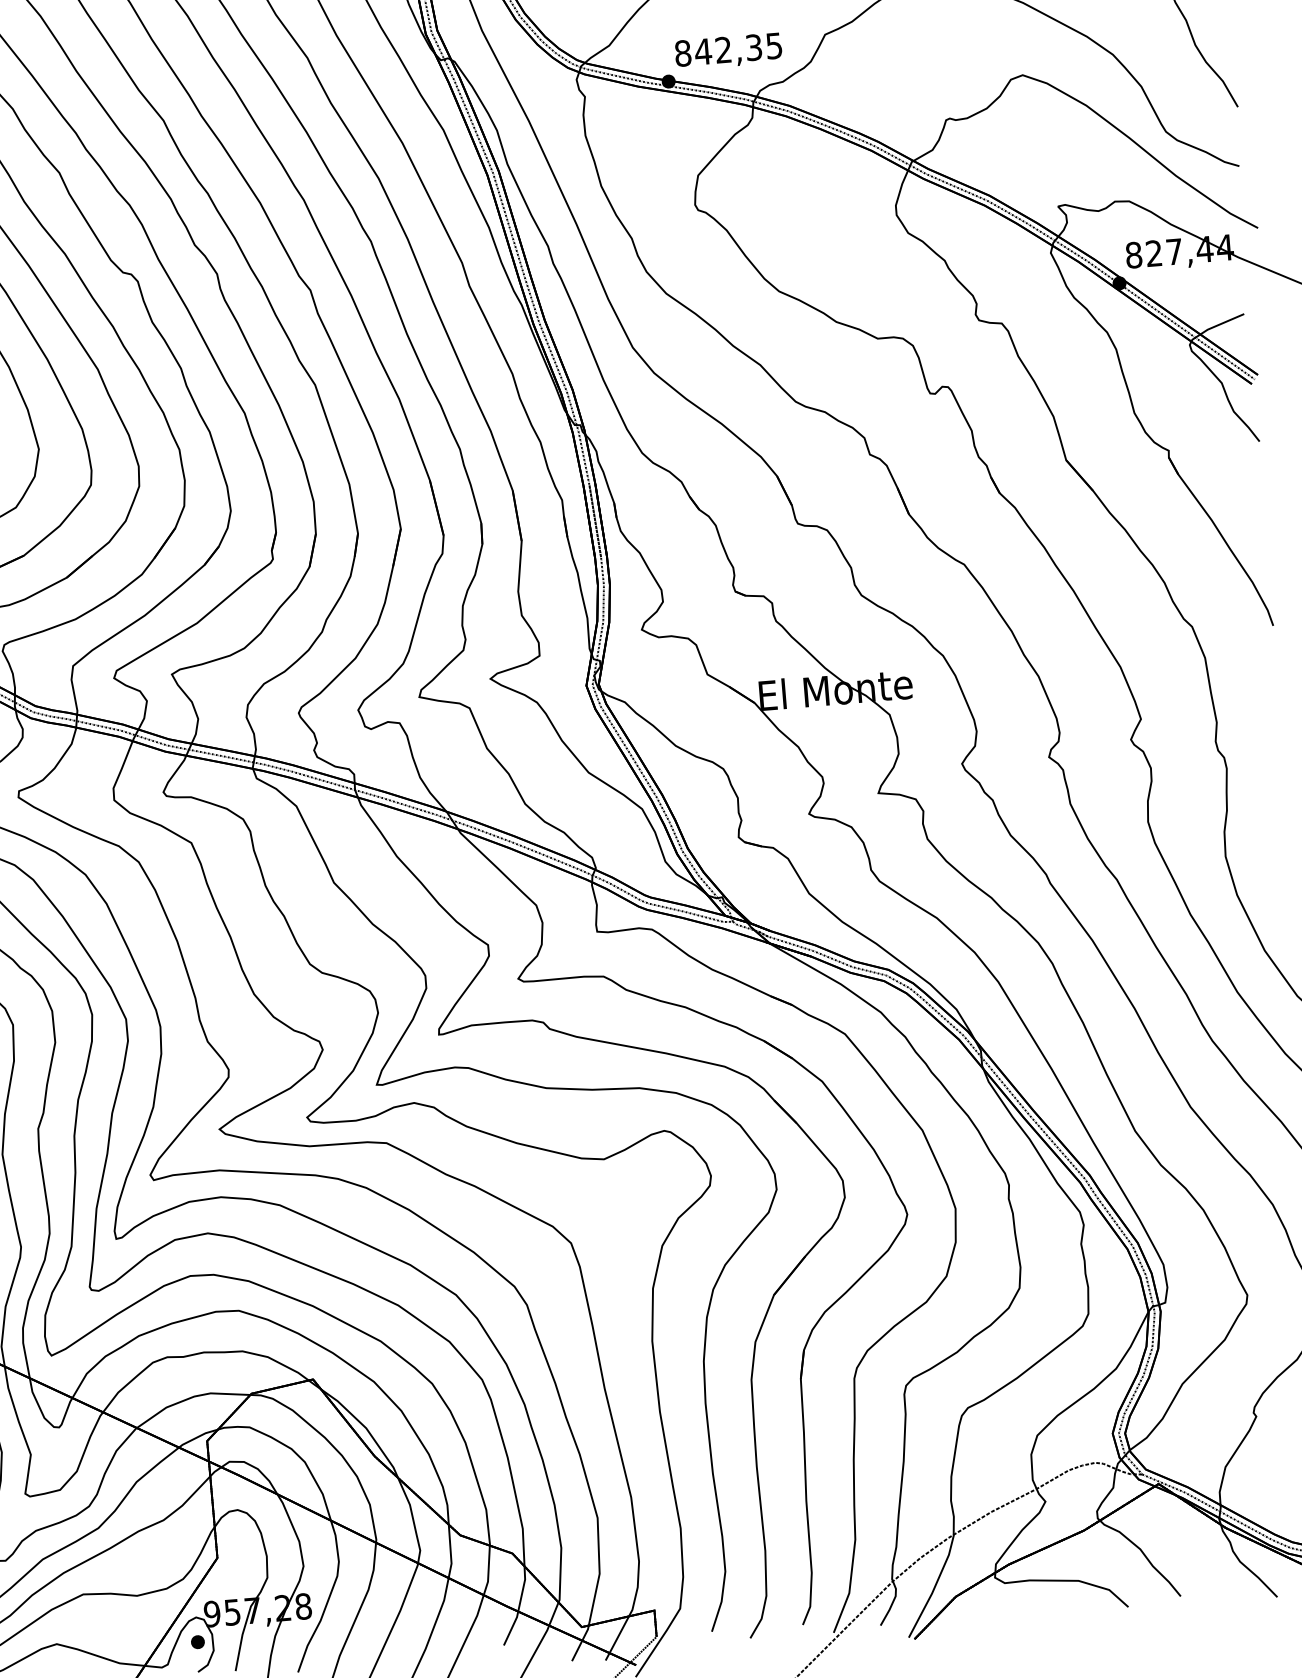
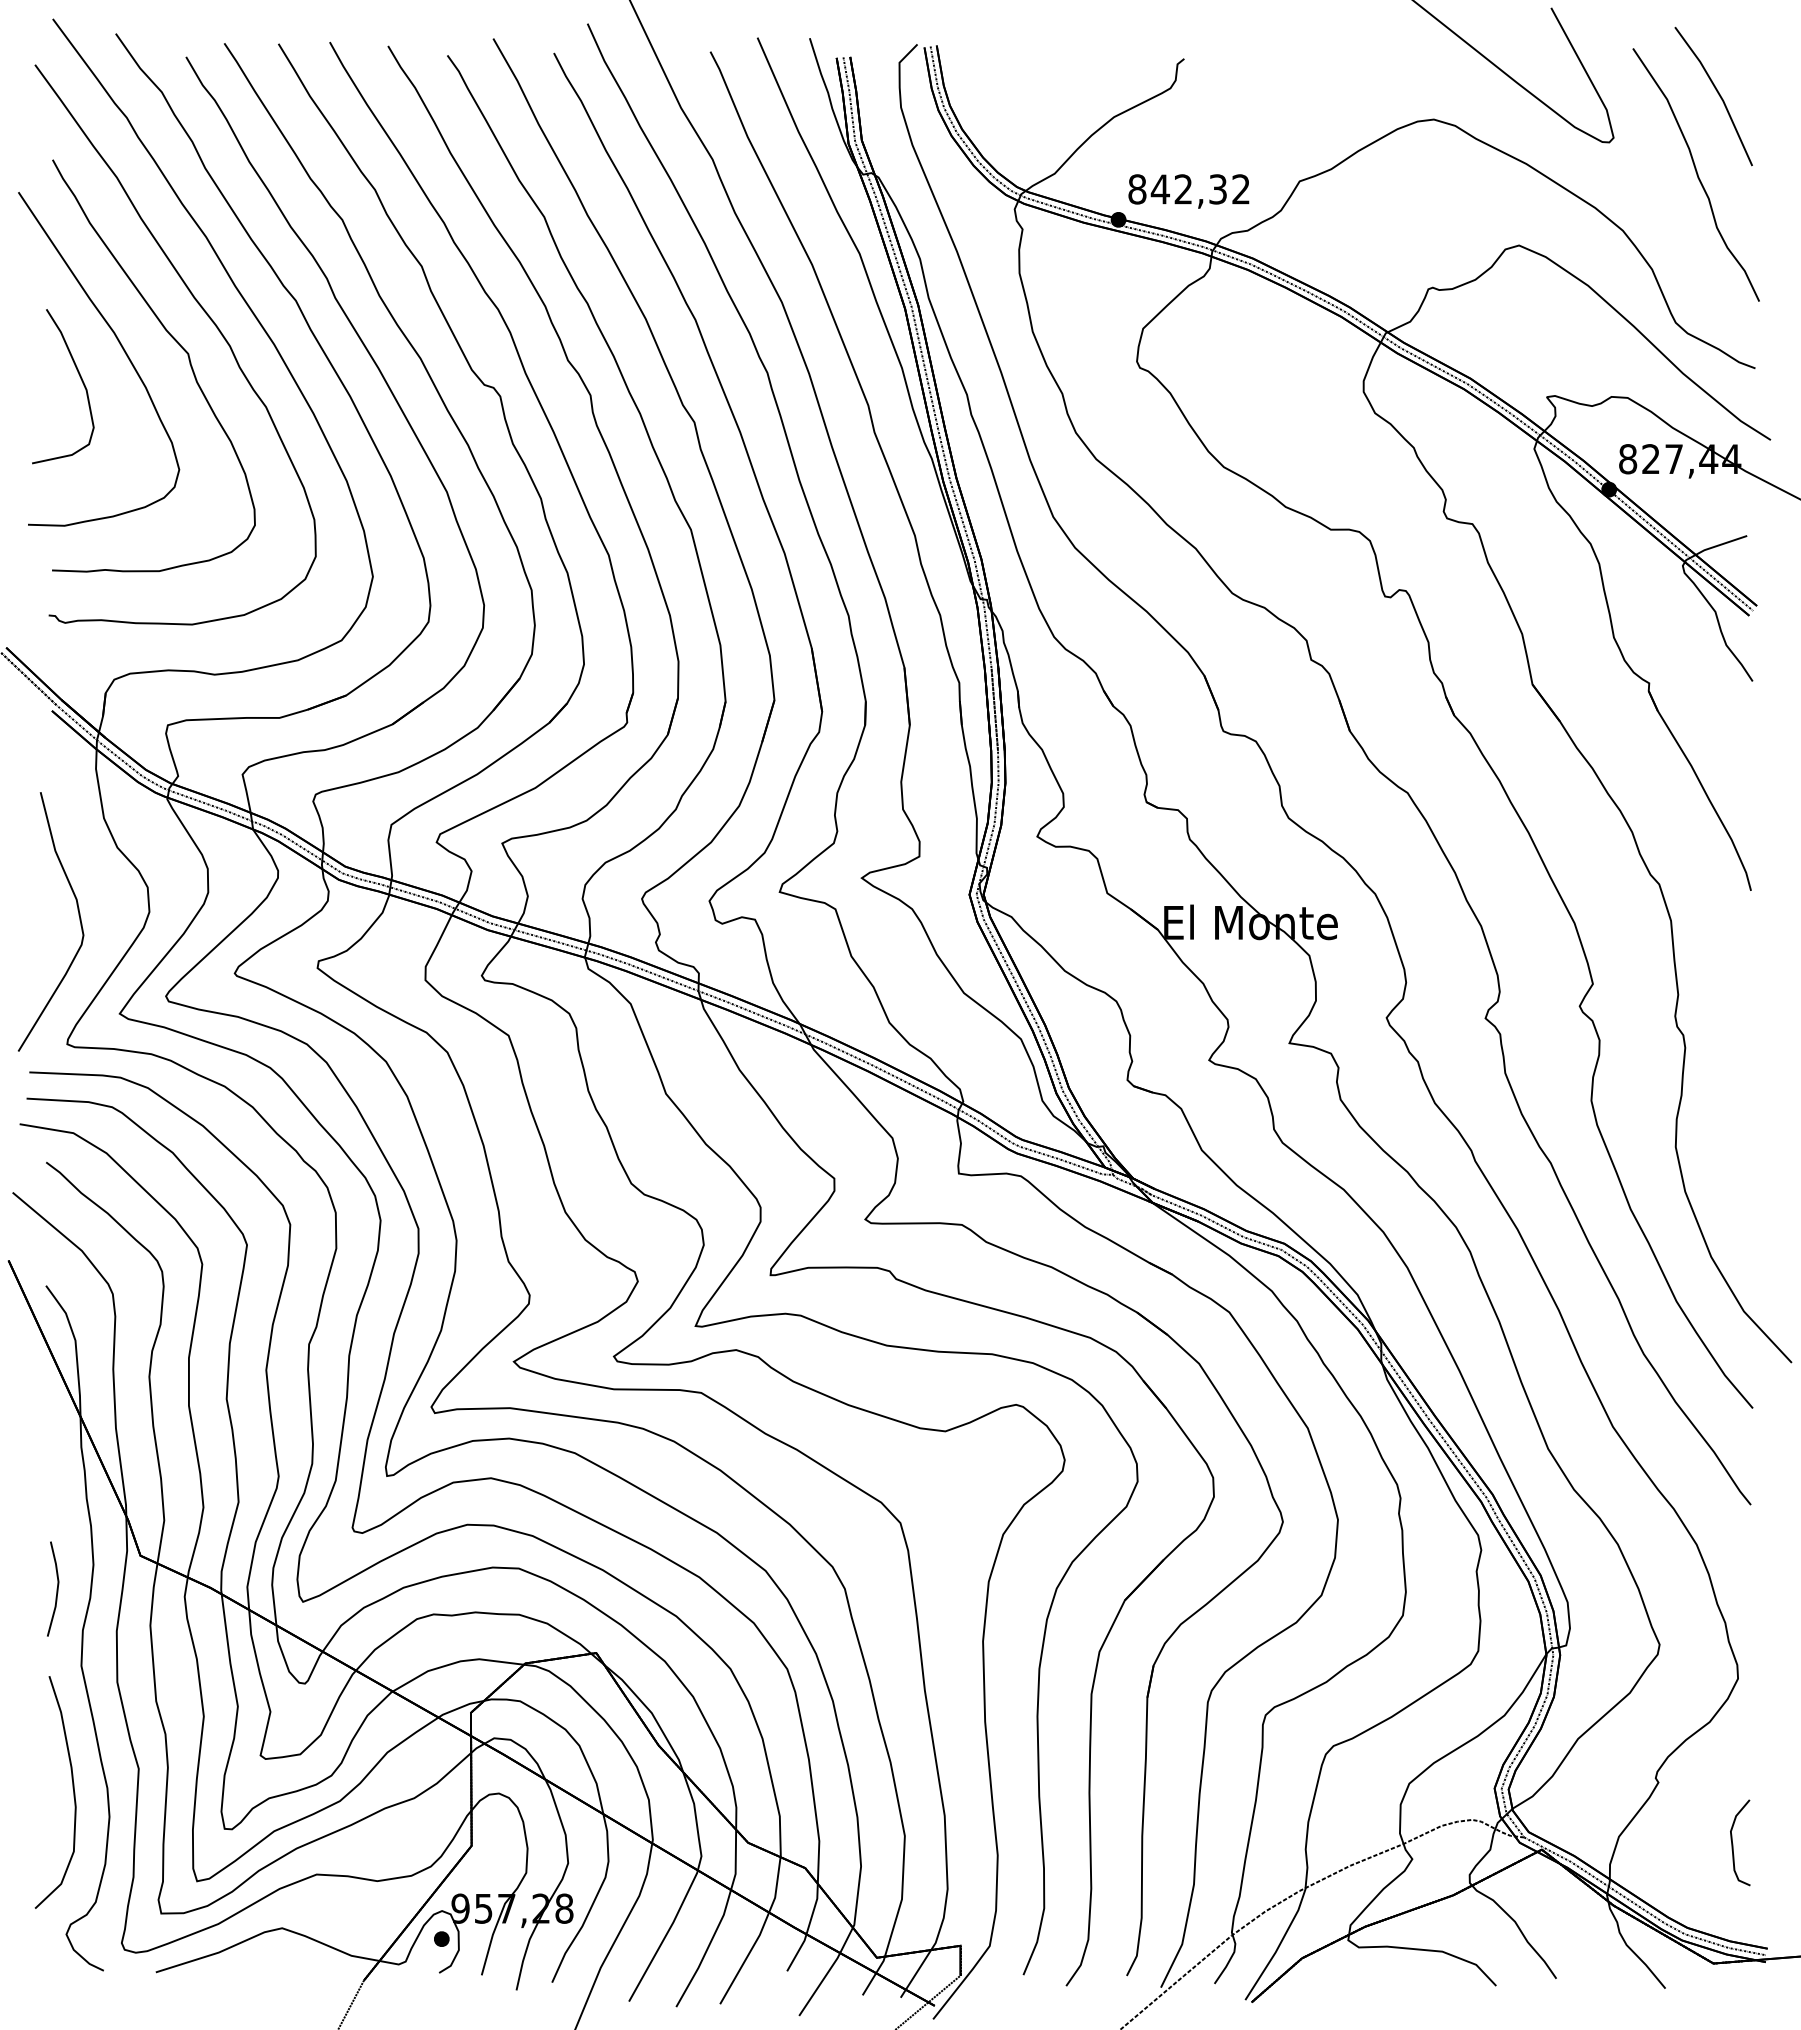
text: (773, 46) -> (1240, 189), 842,35 -> 842,32

